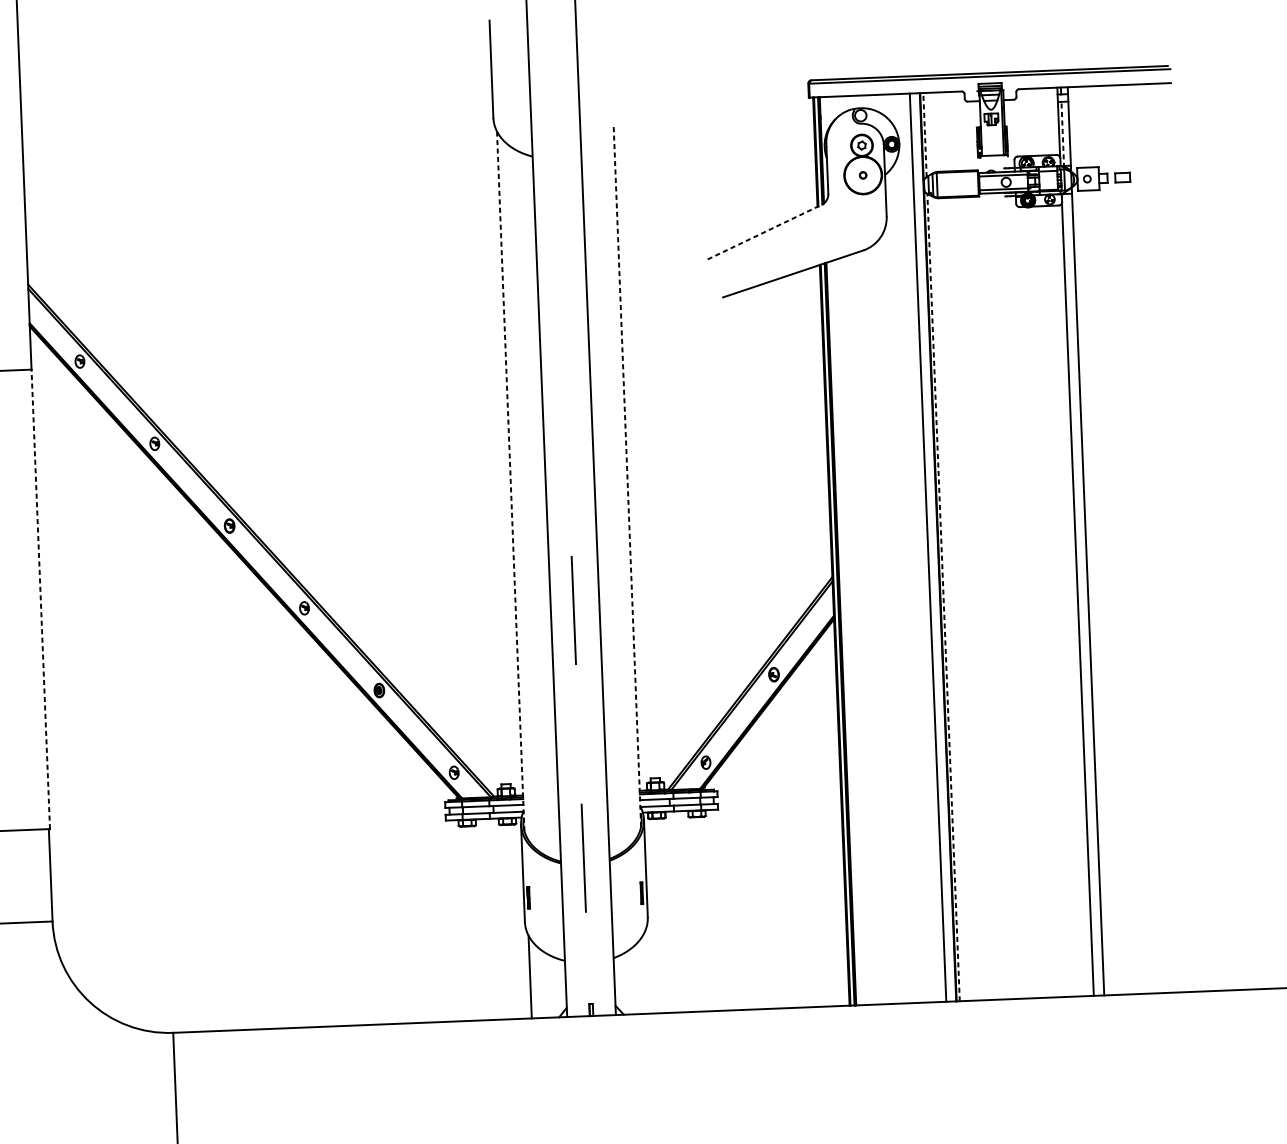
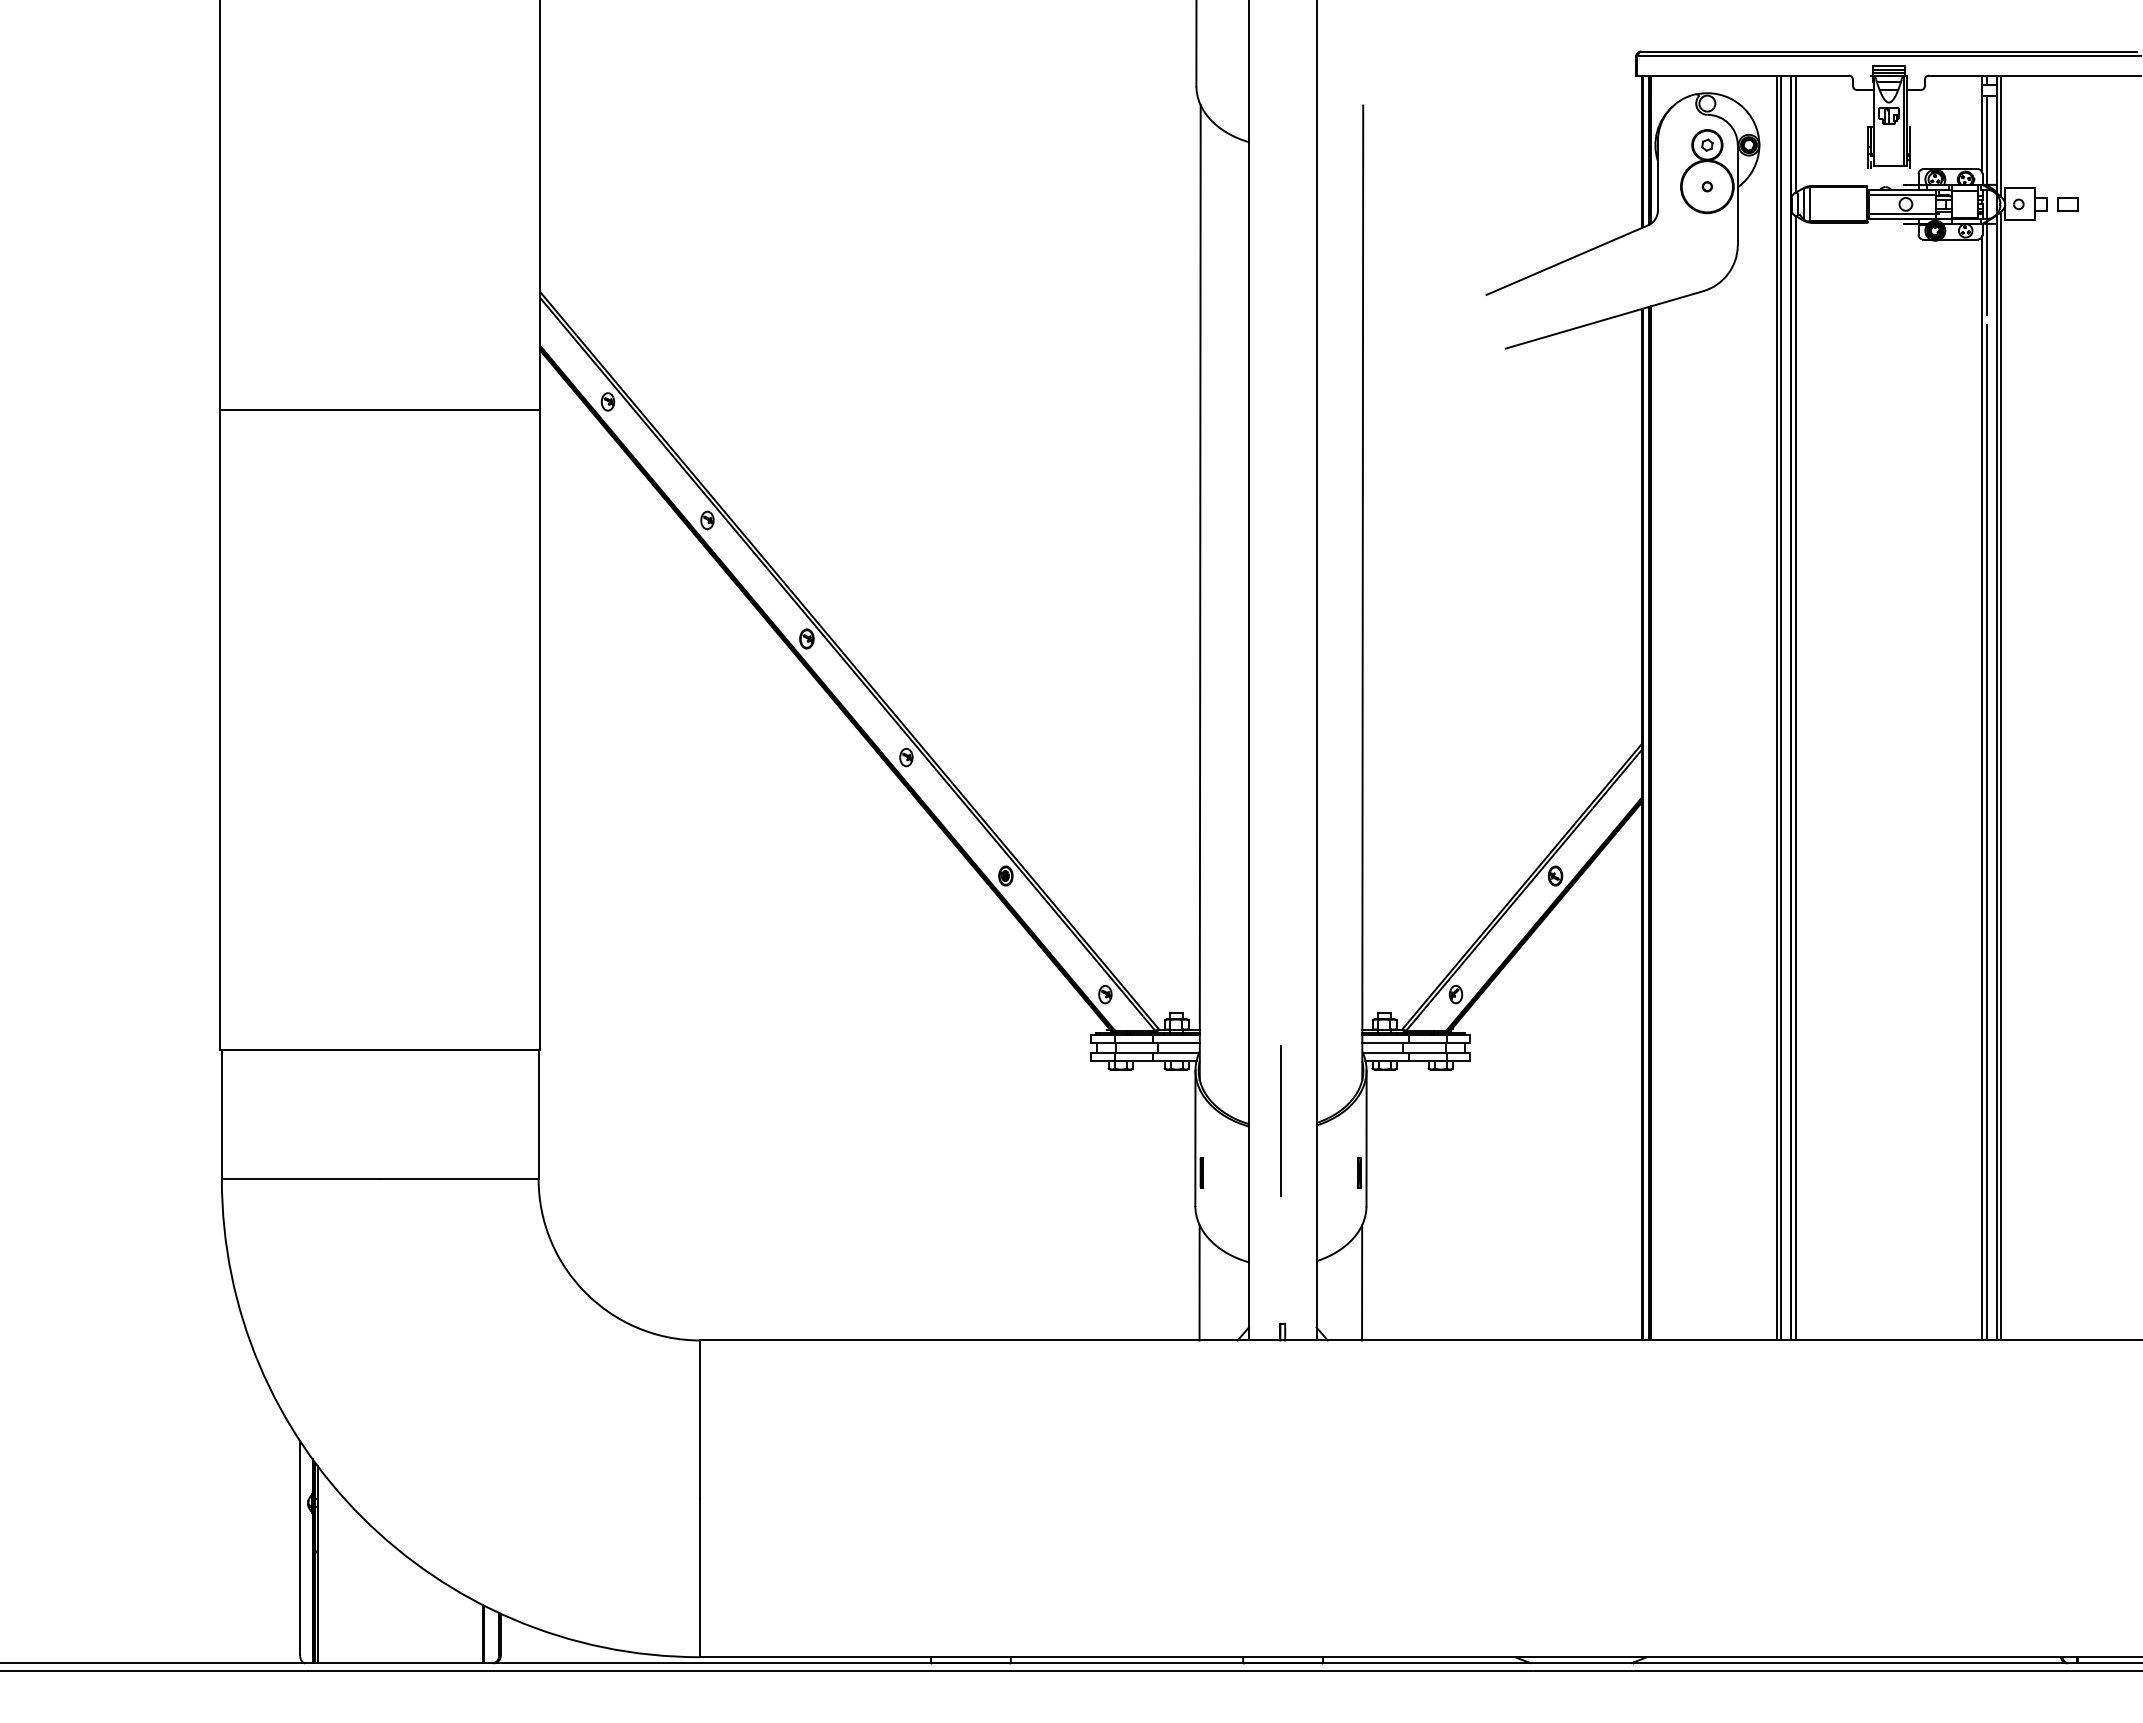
line: (1072, 130) -> (2001, 135), added
line: (1063, 134) -> (1987, 141), dashed -> solid
line: (924, 135) -> (1795, 134), dashed -> solid
line: (1066, 225) -> (1987, 267), added
line: (764, 231) -> (1567, 259), dashed -> solid
line: (627, 476) -> (1362, 592), dashed -> solid
line: (510, 482) -> (1200, 593), dashed -> solid
line: (931, 547) -> (1781, 707), added
line: (1091, 589) -> (2001, 775), added
line: (943, 597) -> (1795, 777), dashed -> solid
line: (41, 599) -> (540, 730), dashed -> solid
line: (573, 610) -> (1280, 775), removed
line: (1082, 630) -> (1987, 832), added
line: (647, 972) -> (1362, 1282), added

